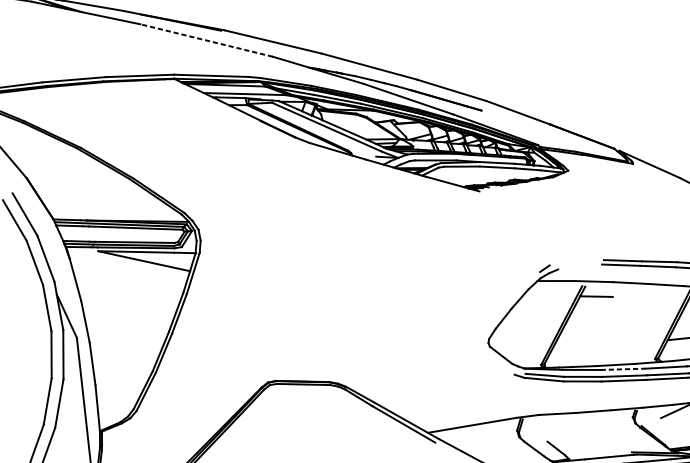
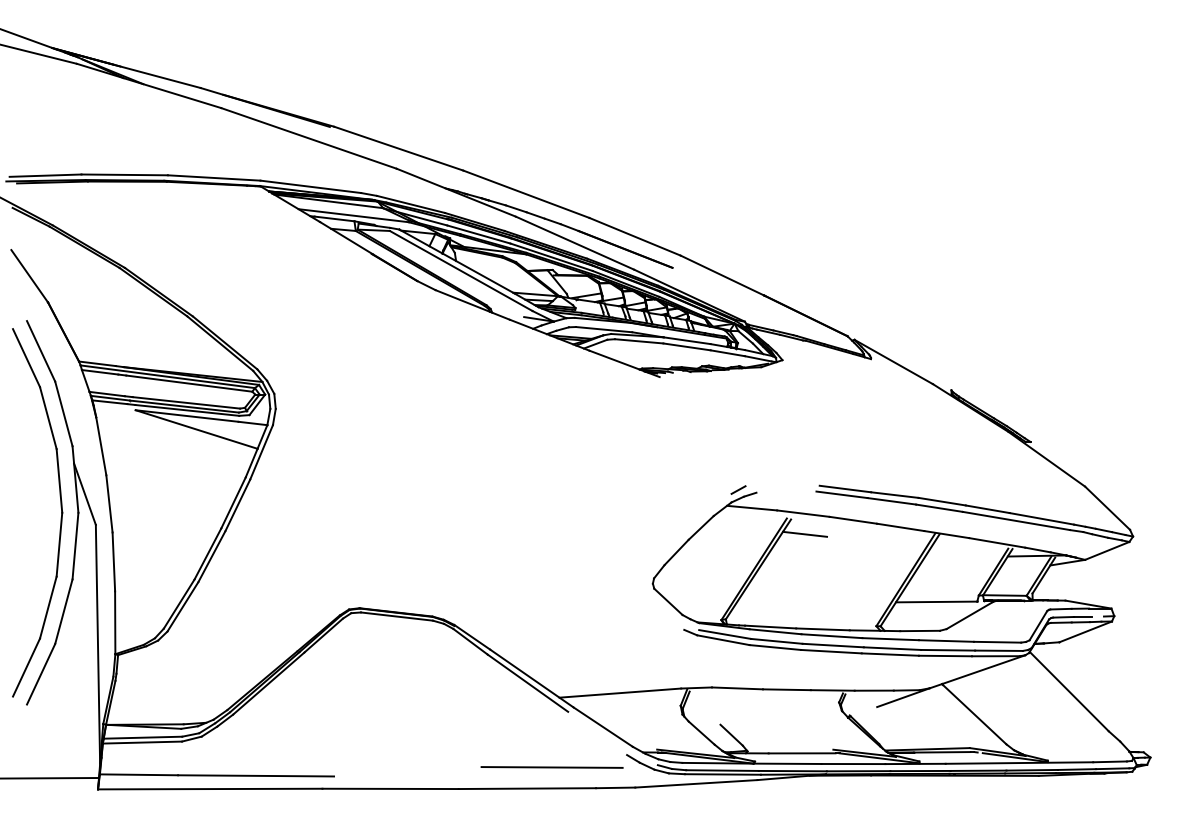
line: (206, 40) -> (308, 138), dashed -> solid
line: (622, 369) -> (831, 636), dashed -> solid

